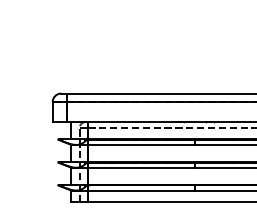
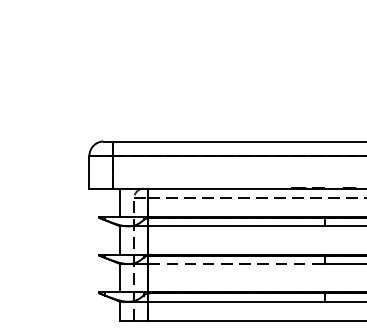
line: (142, 167) -> (237, 263), solid -> dashed

